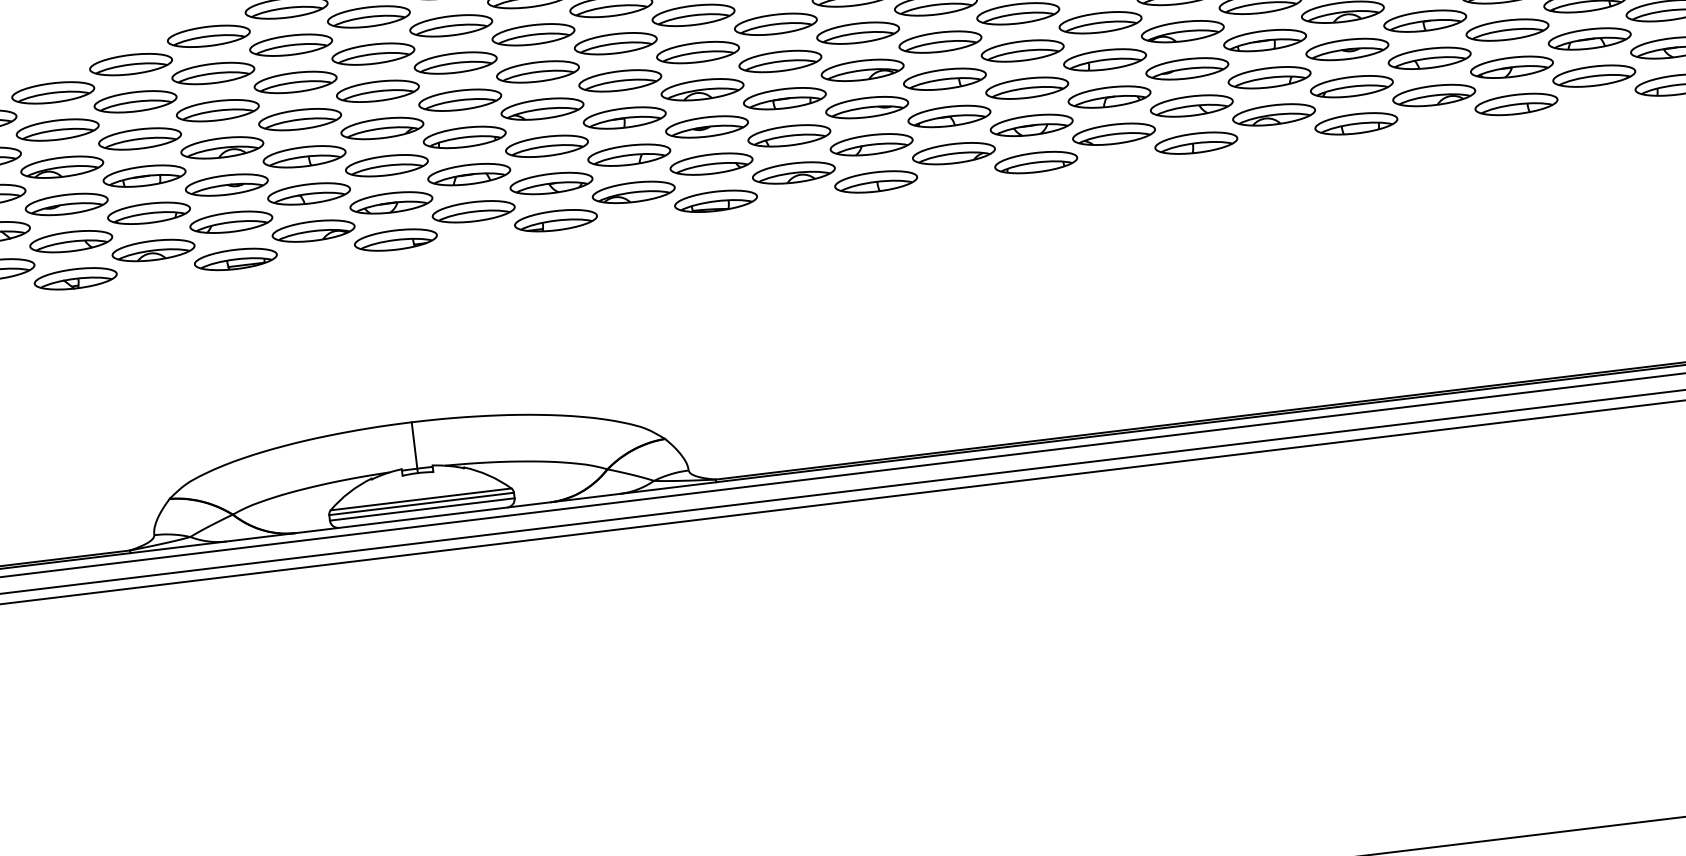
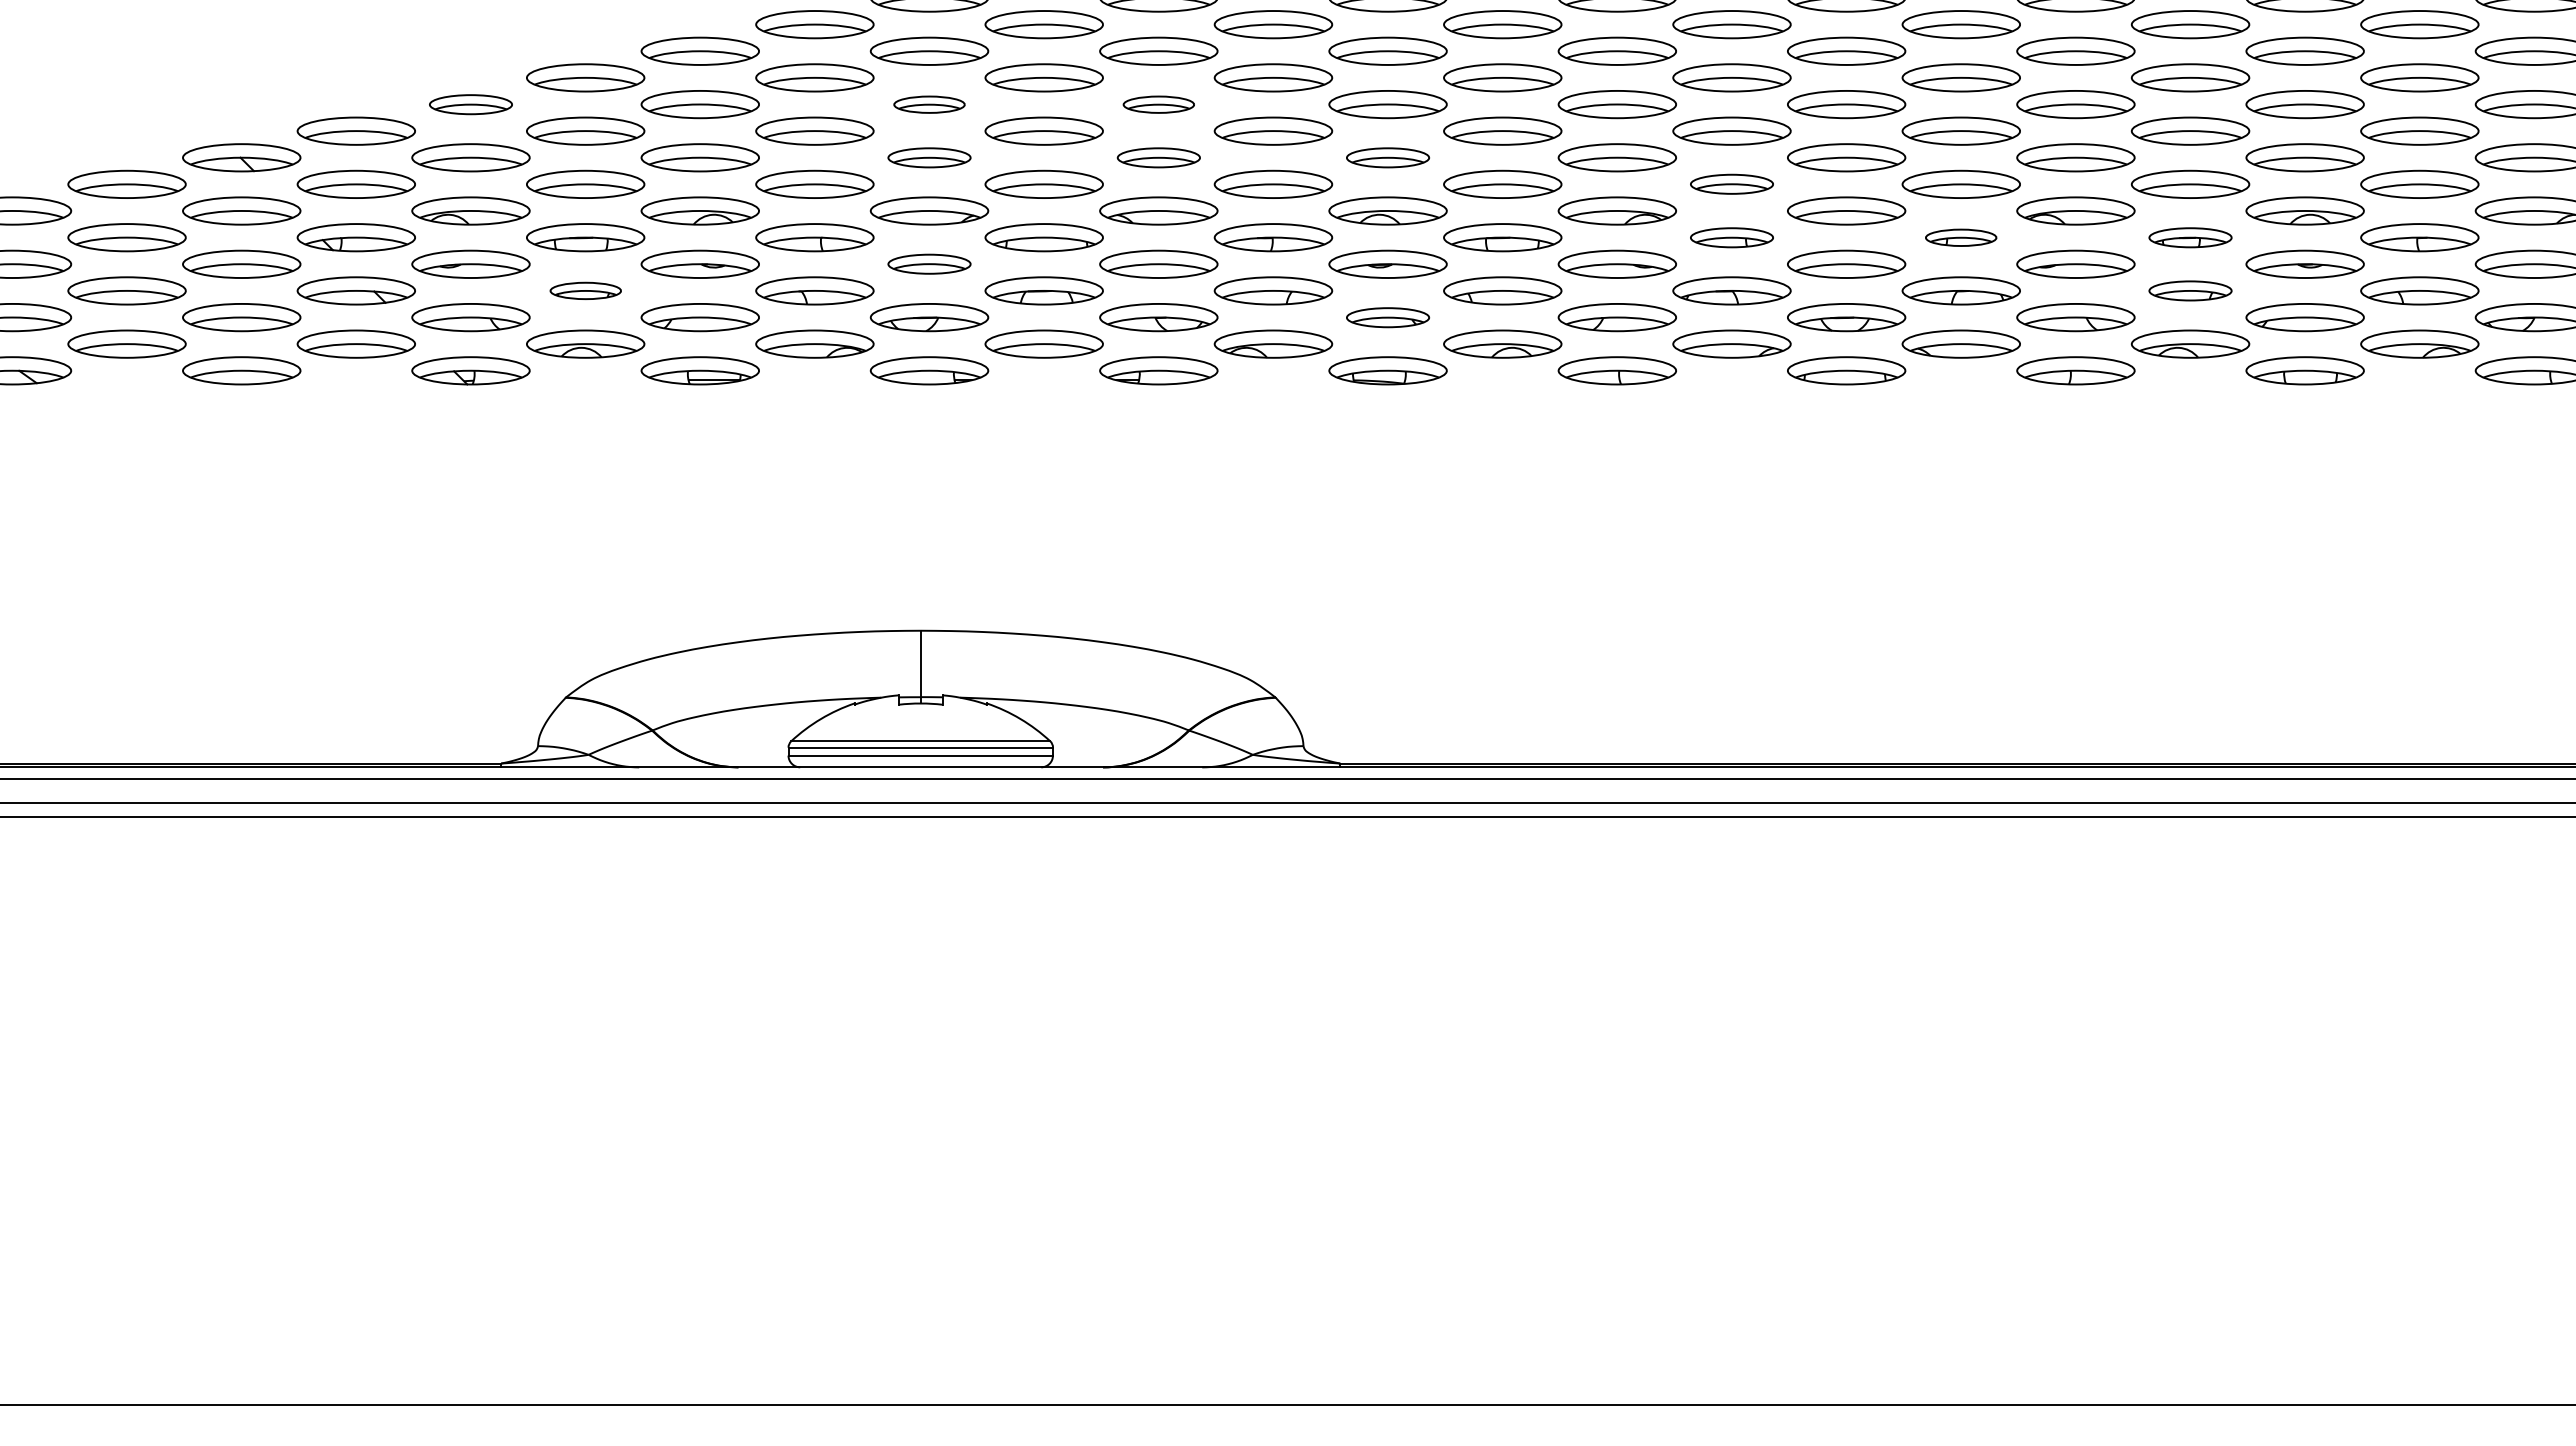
part: (533, 34) -> (1158, 104), size x0.6
part: (1265, 40) -> (2190, 237), size x0.7
part: (940, 41) -> (1731, 183), size x0.7
part: (697, 52) -> (1387, 157), size x0.7
part: (373, 54) -> (929, 104), size x0.6
part: (1104, 59) -> (1960, 237), size x0.6
part: (537, 71) -> (1158, 157), size x0.7
part: (1269, 77) -> (2190, 290), size x0.7
part: (944, 79) -> (1731, 237), size x0.7
part: (377, 91) -> (929, 157), size x0.7
part: (52, 92) -> (470, 104), size x0.7
part: (711, 164) -> (1387, 317), size x0.7
part: (386, 165) -> (929, 263), size x0.7
part: (148, 213) -> (585, 290), size x0.6

